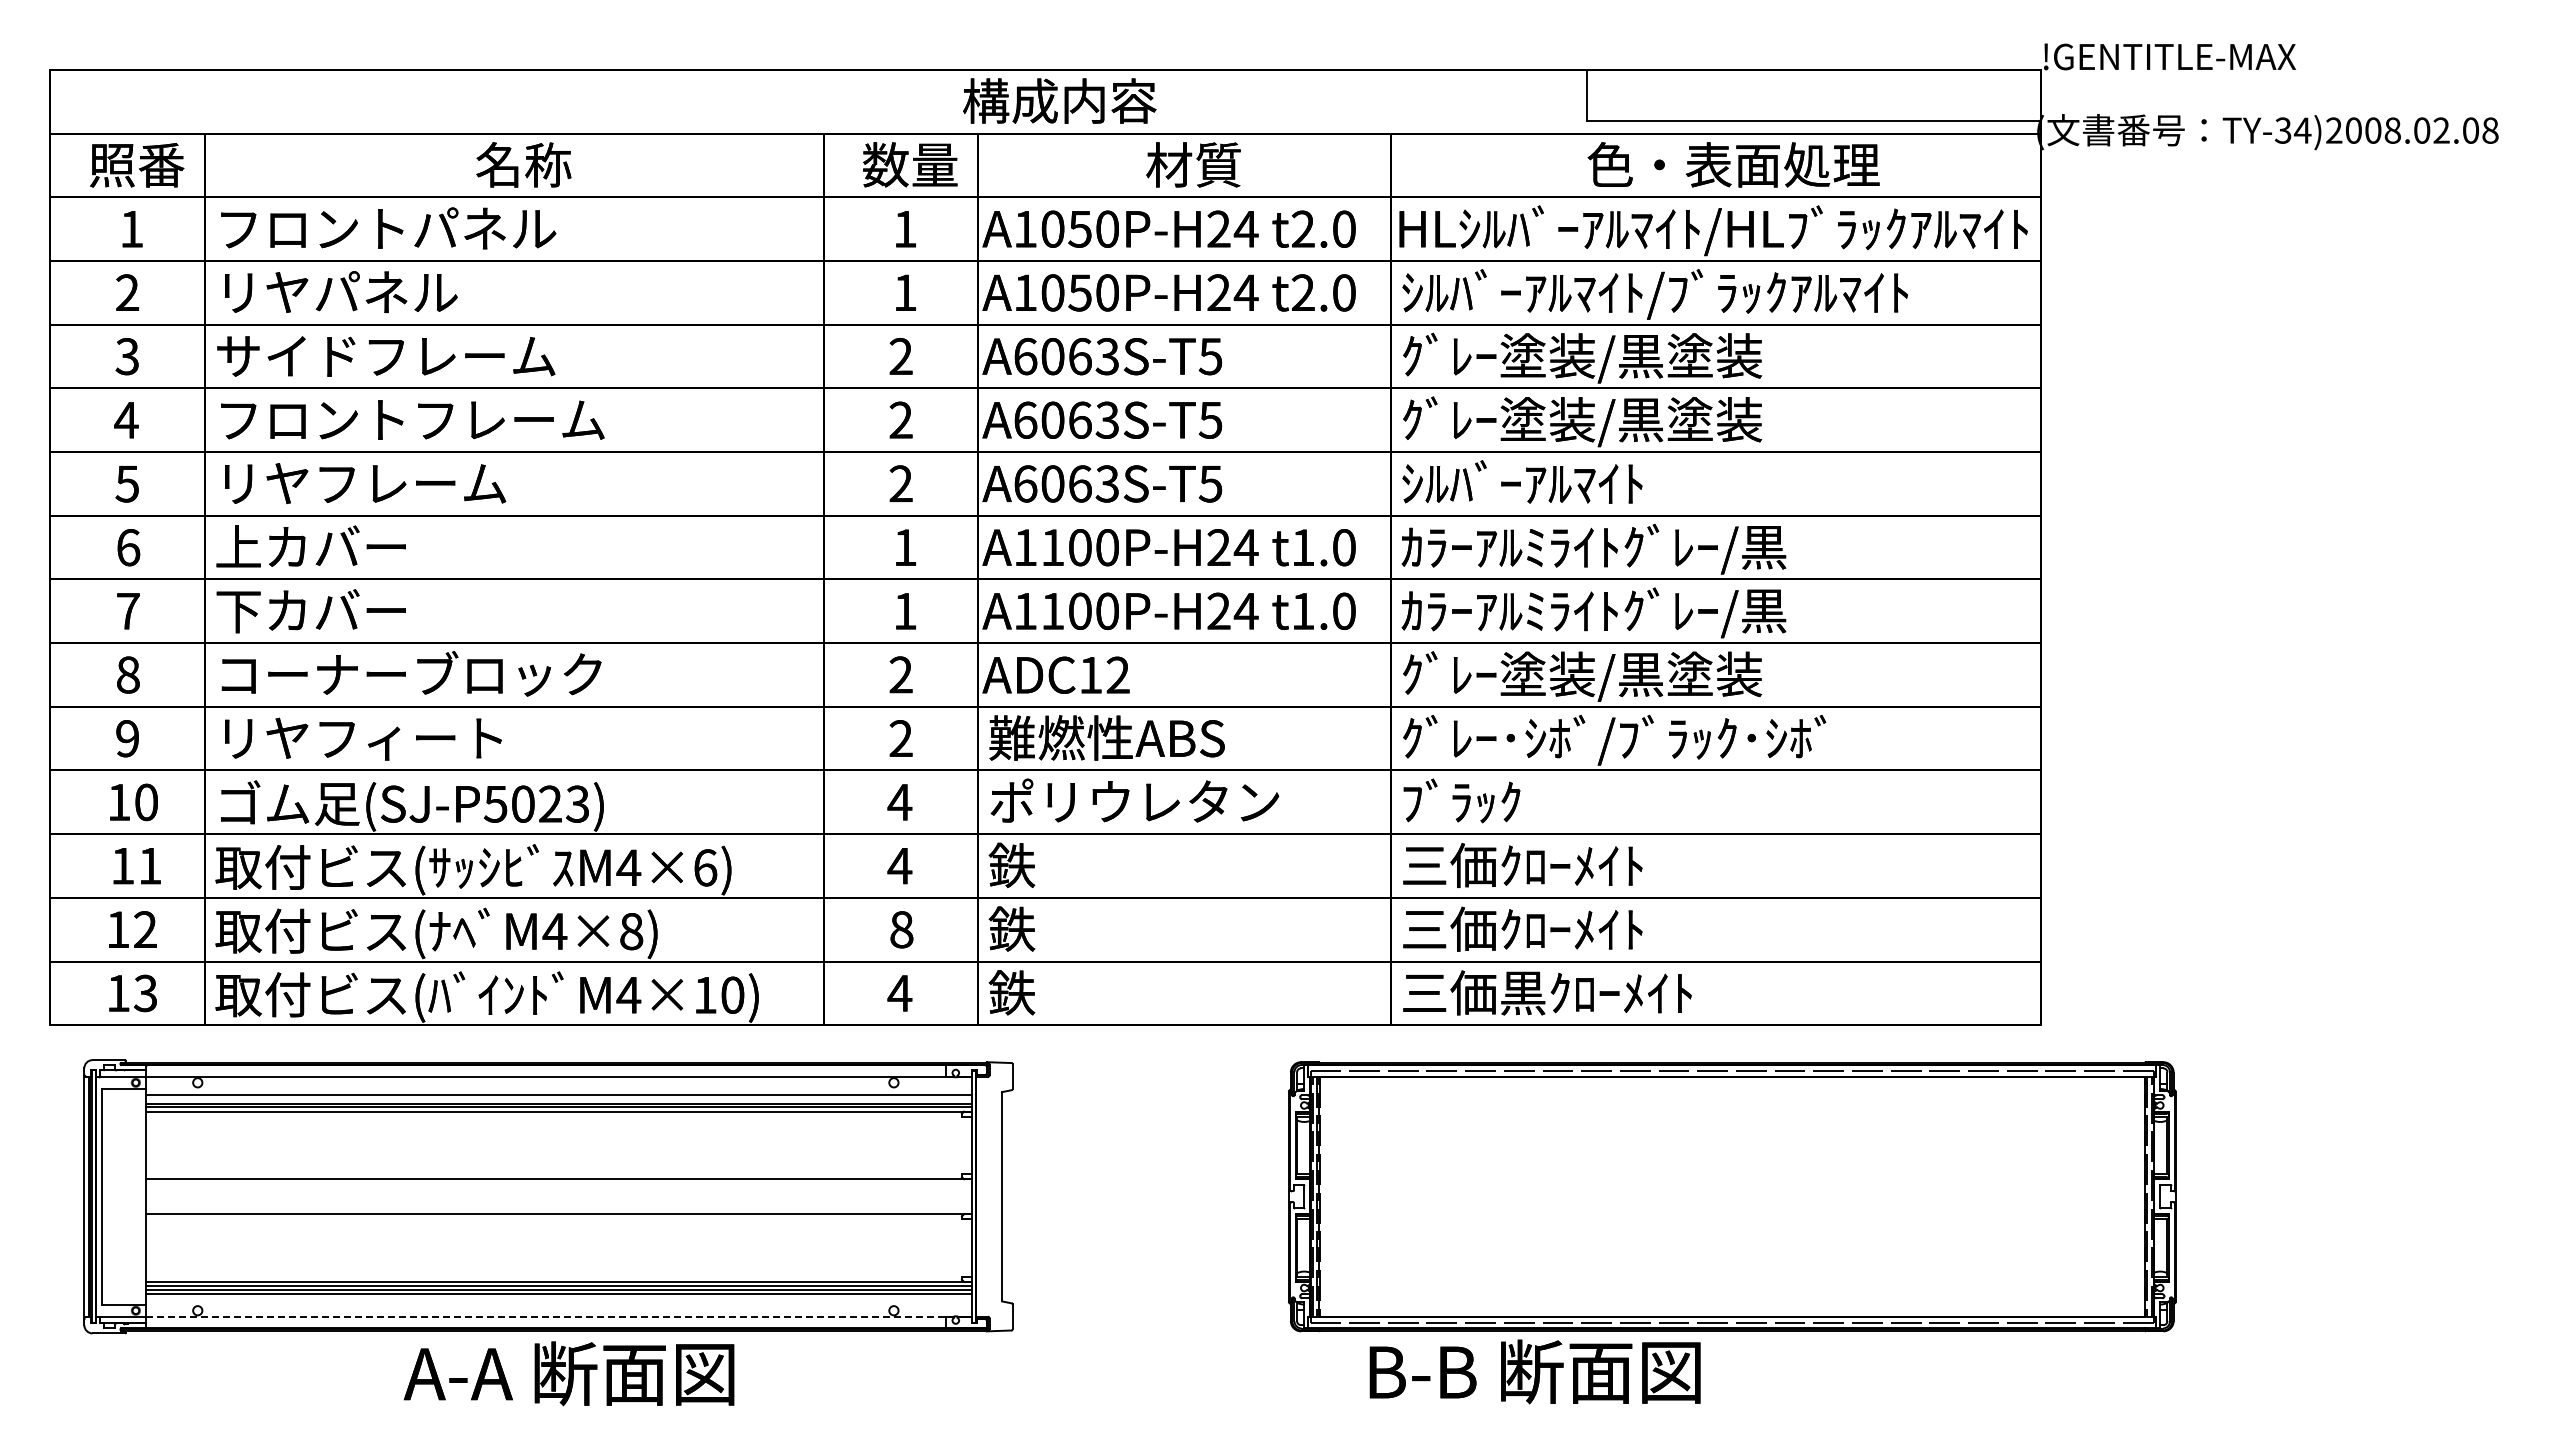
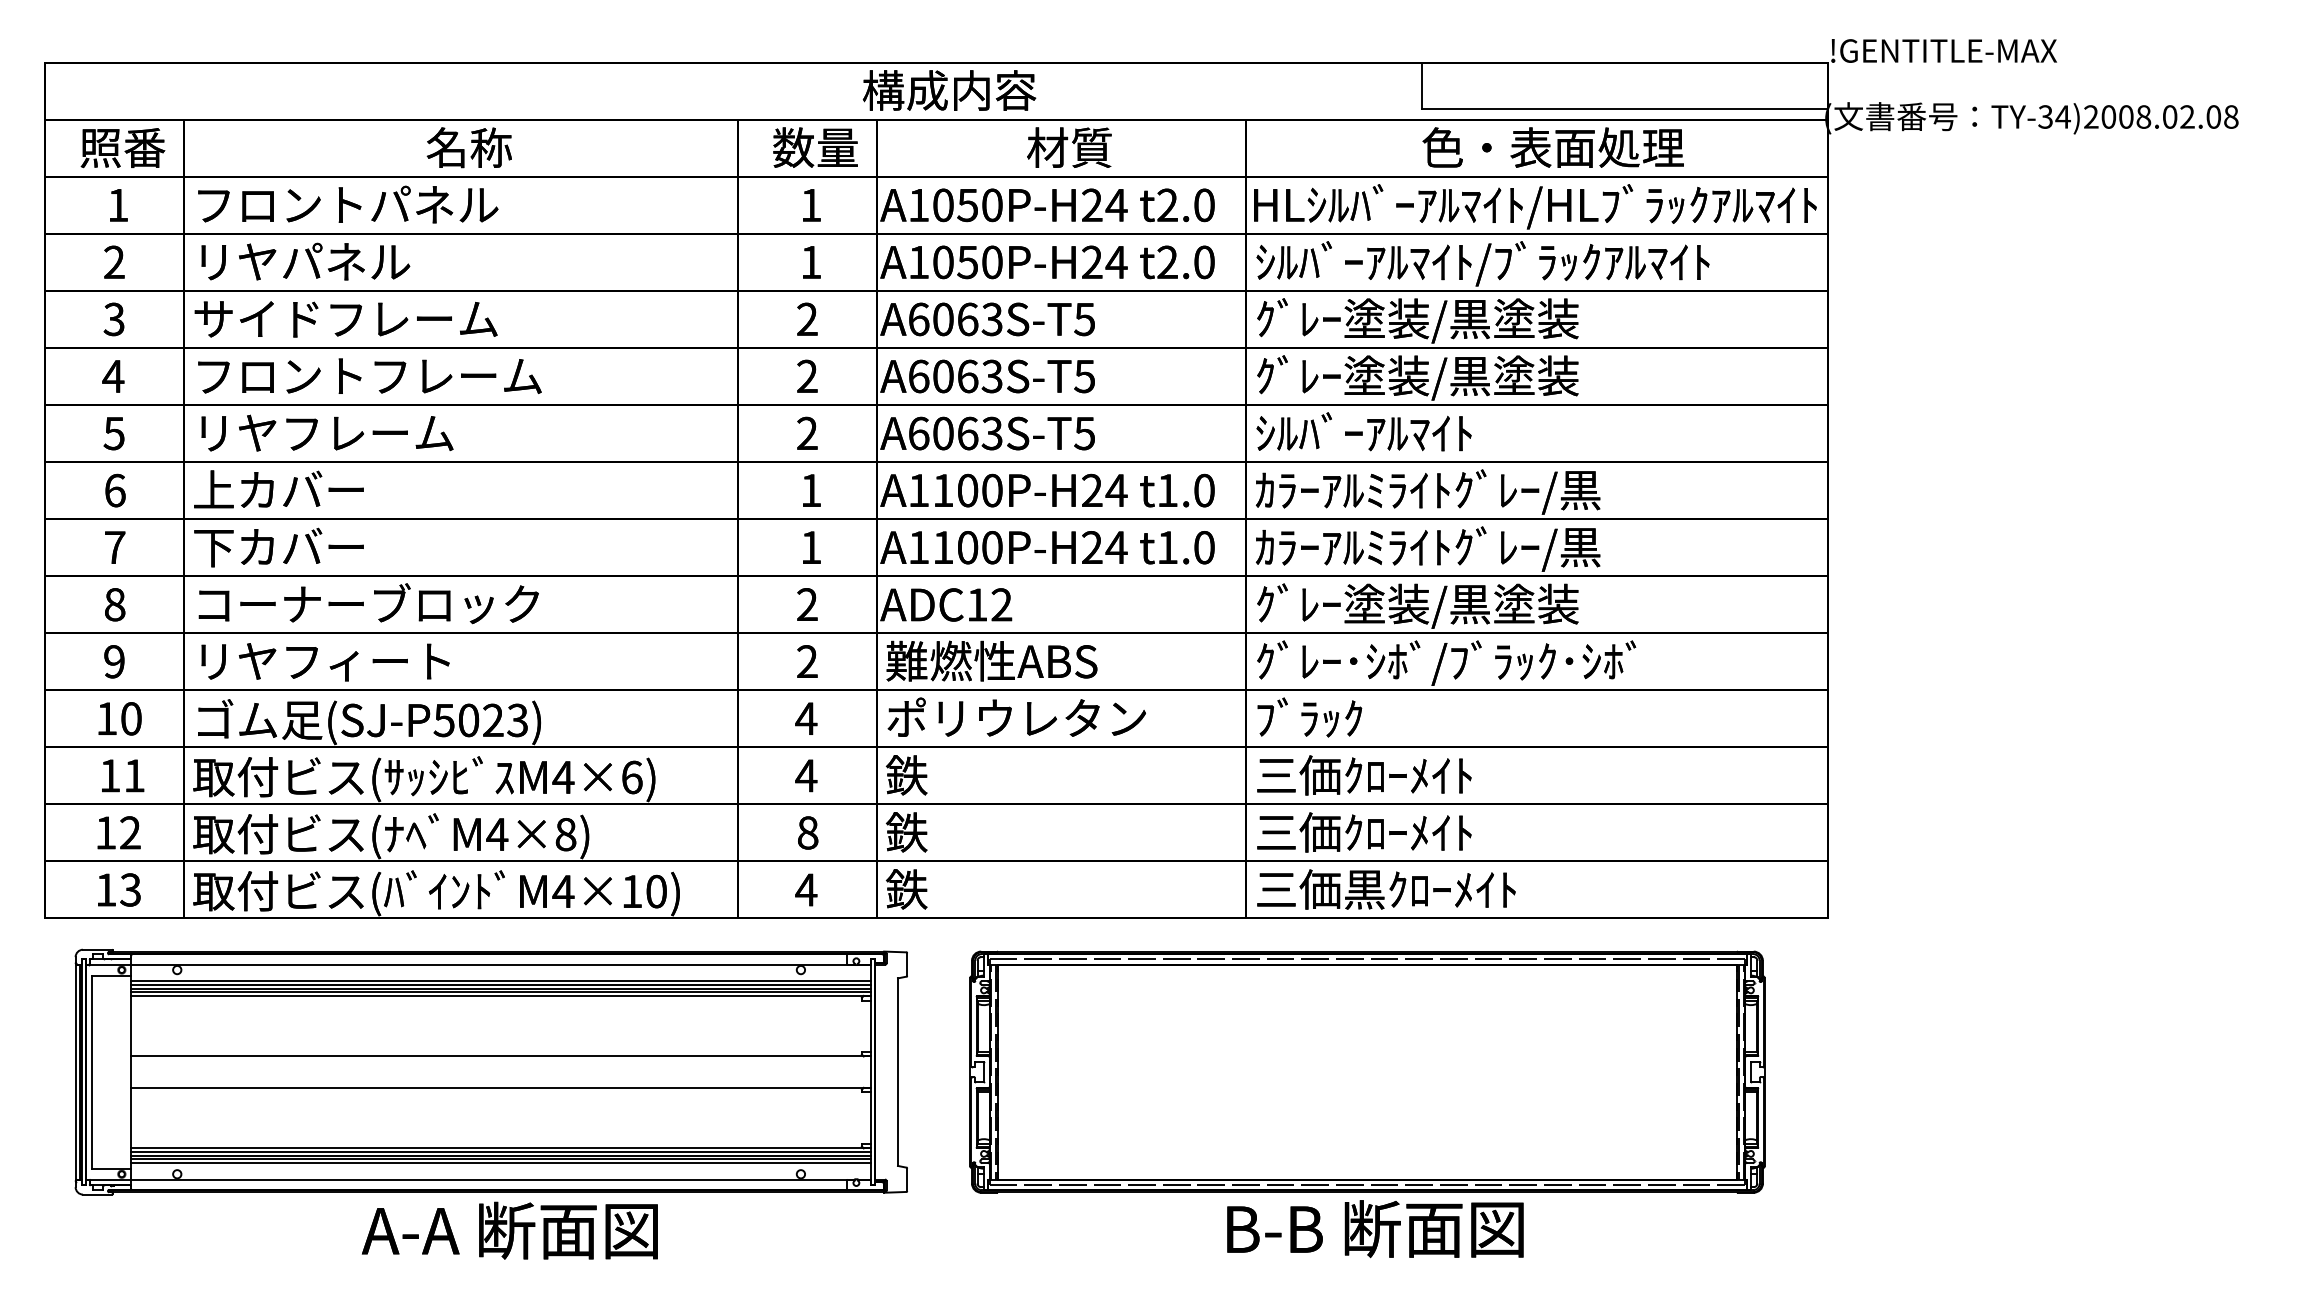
line: (559, 1099) -> (501, 985), added
part: (1732, 1196) -> (1367, 1071), moved
line: (559, 1298) -> (501, 1163), added
line: (549, 1316) -> (492, 1179), dashed -> solid

